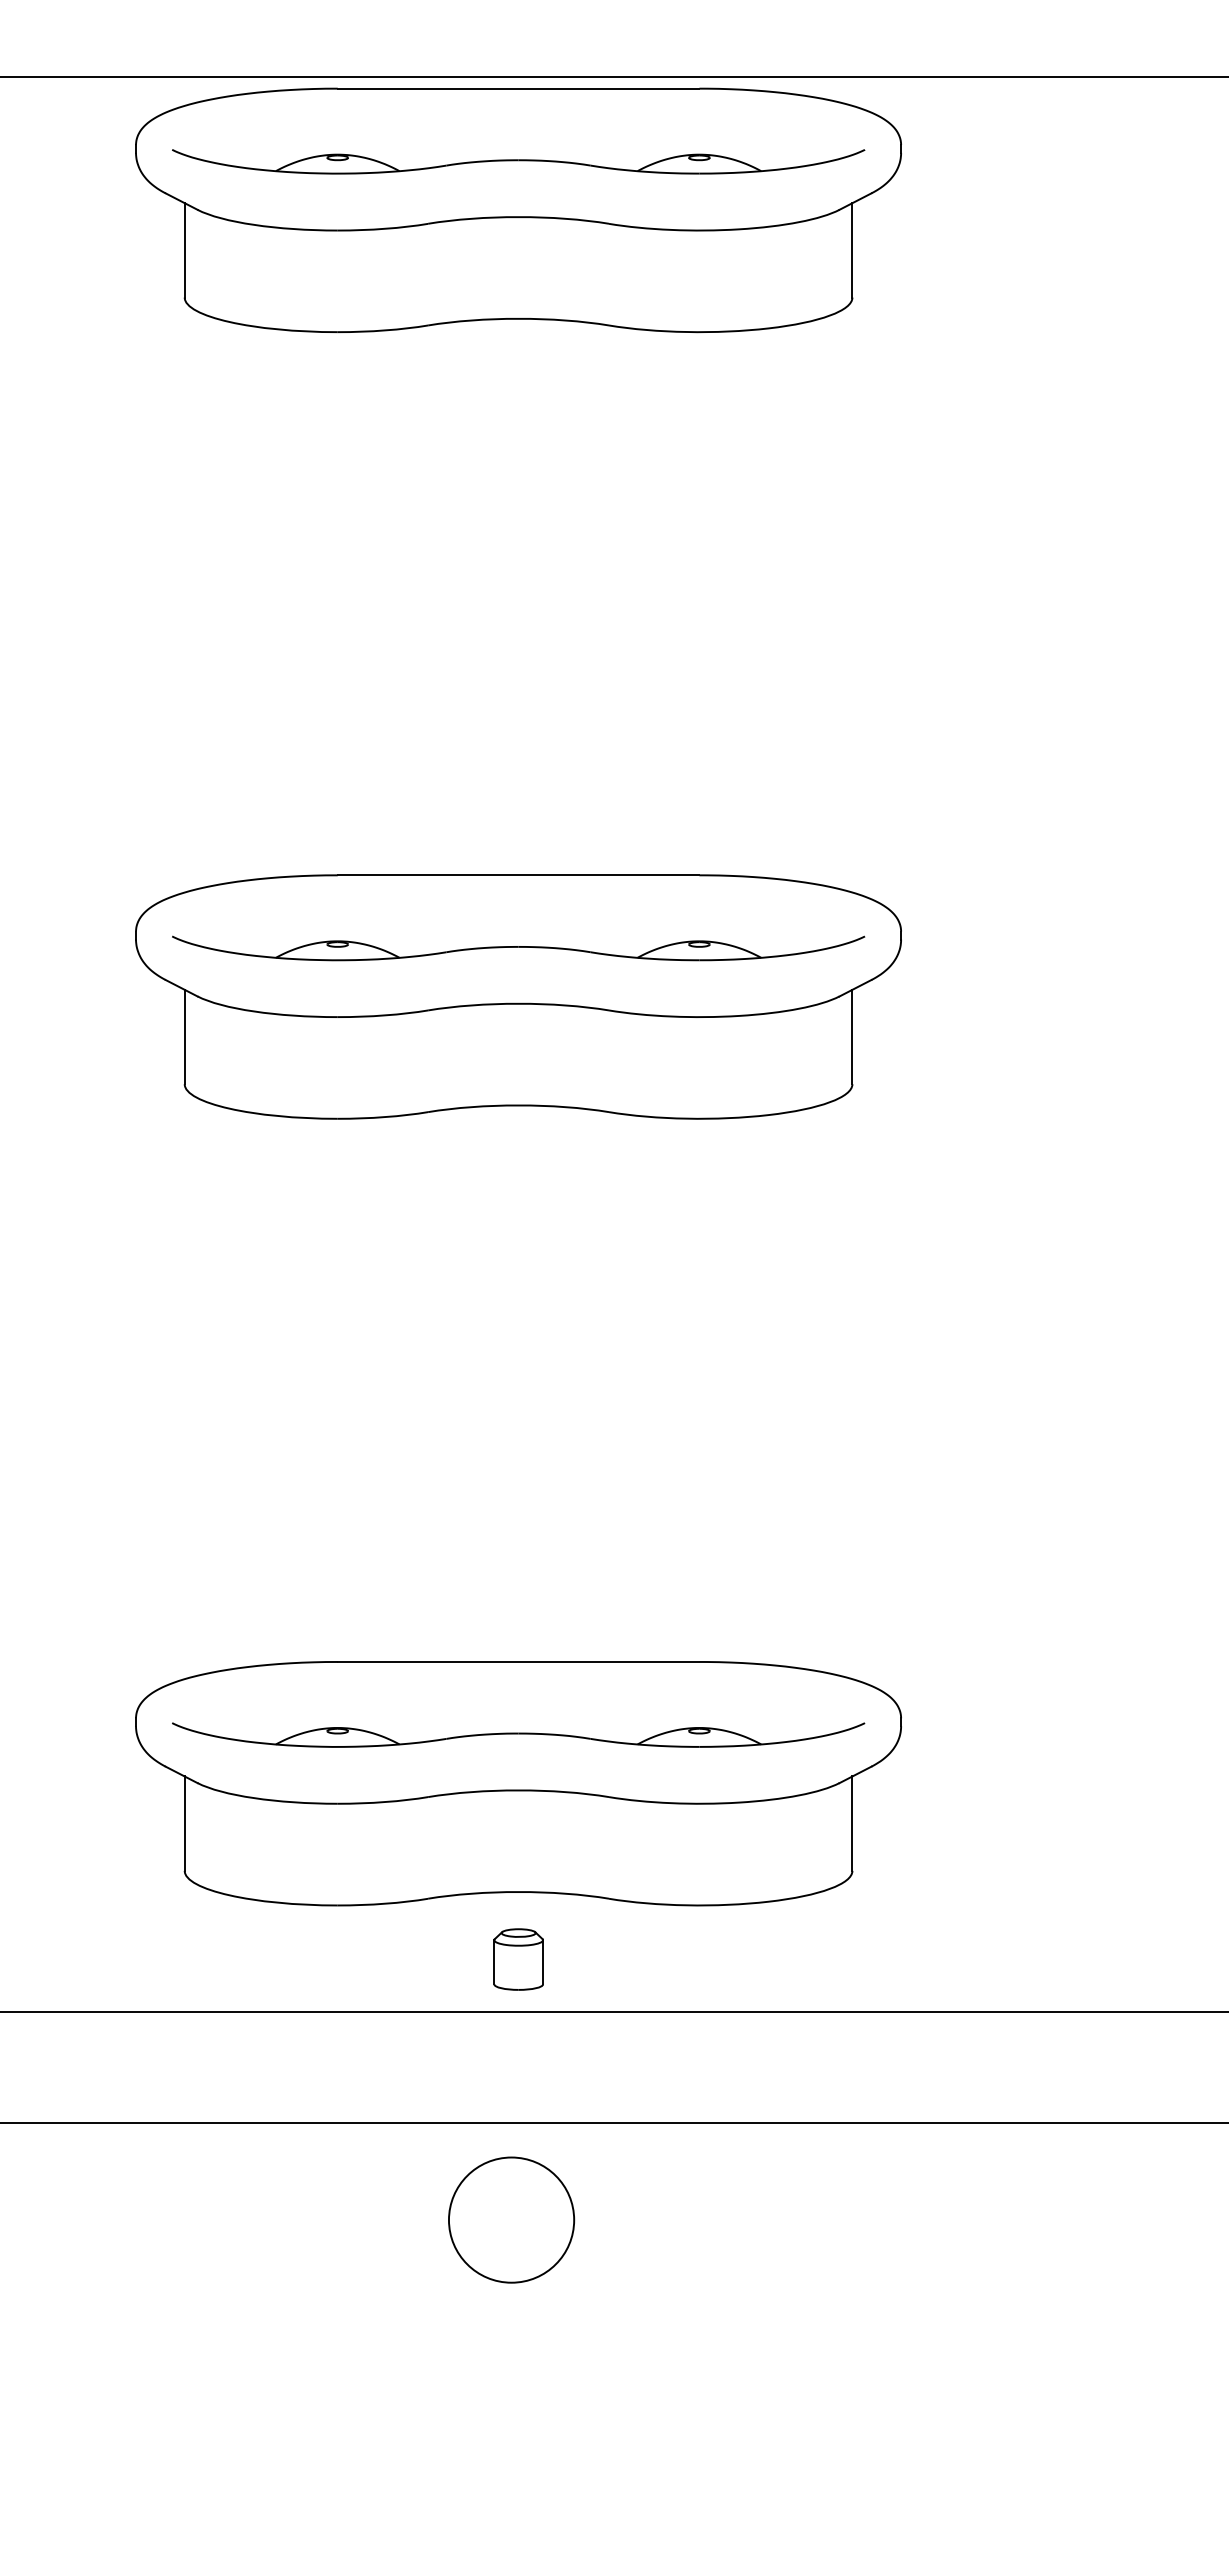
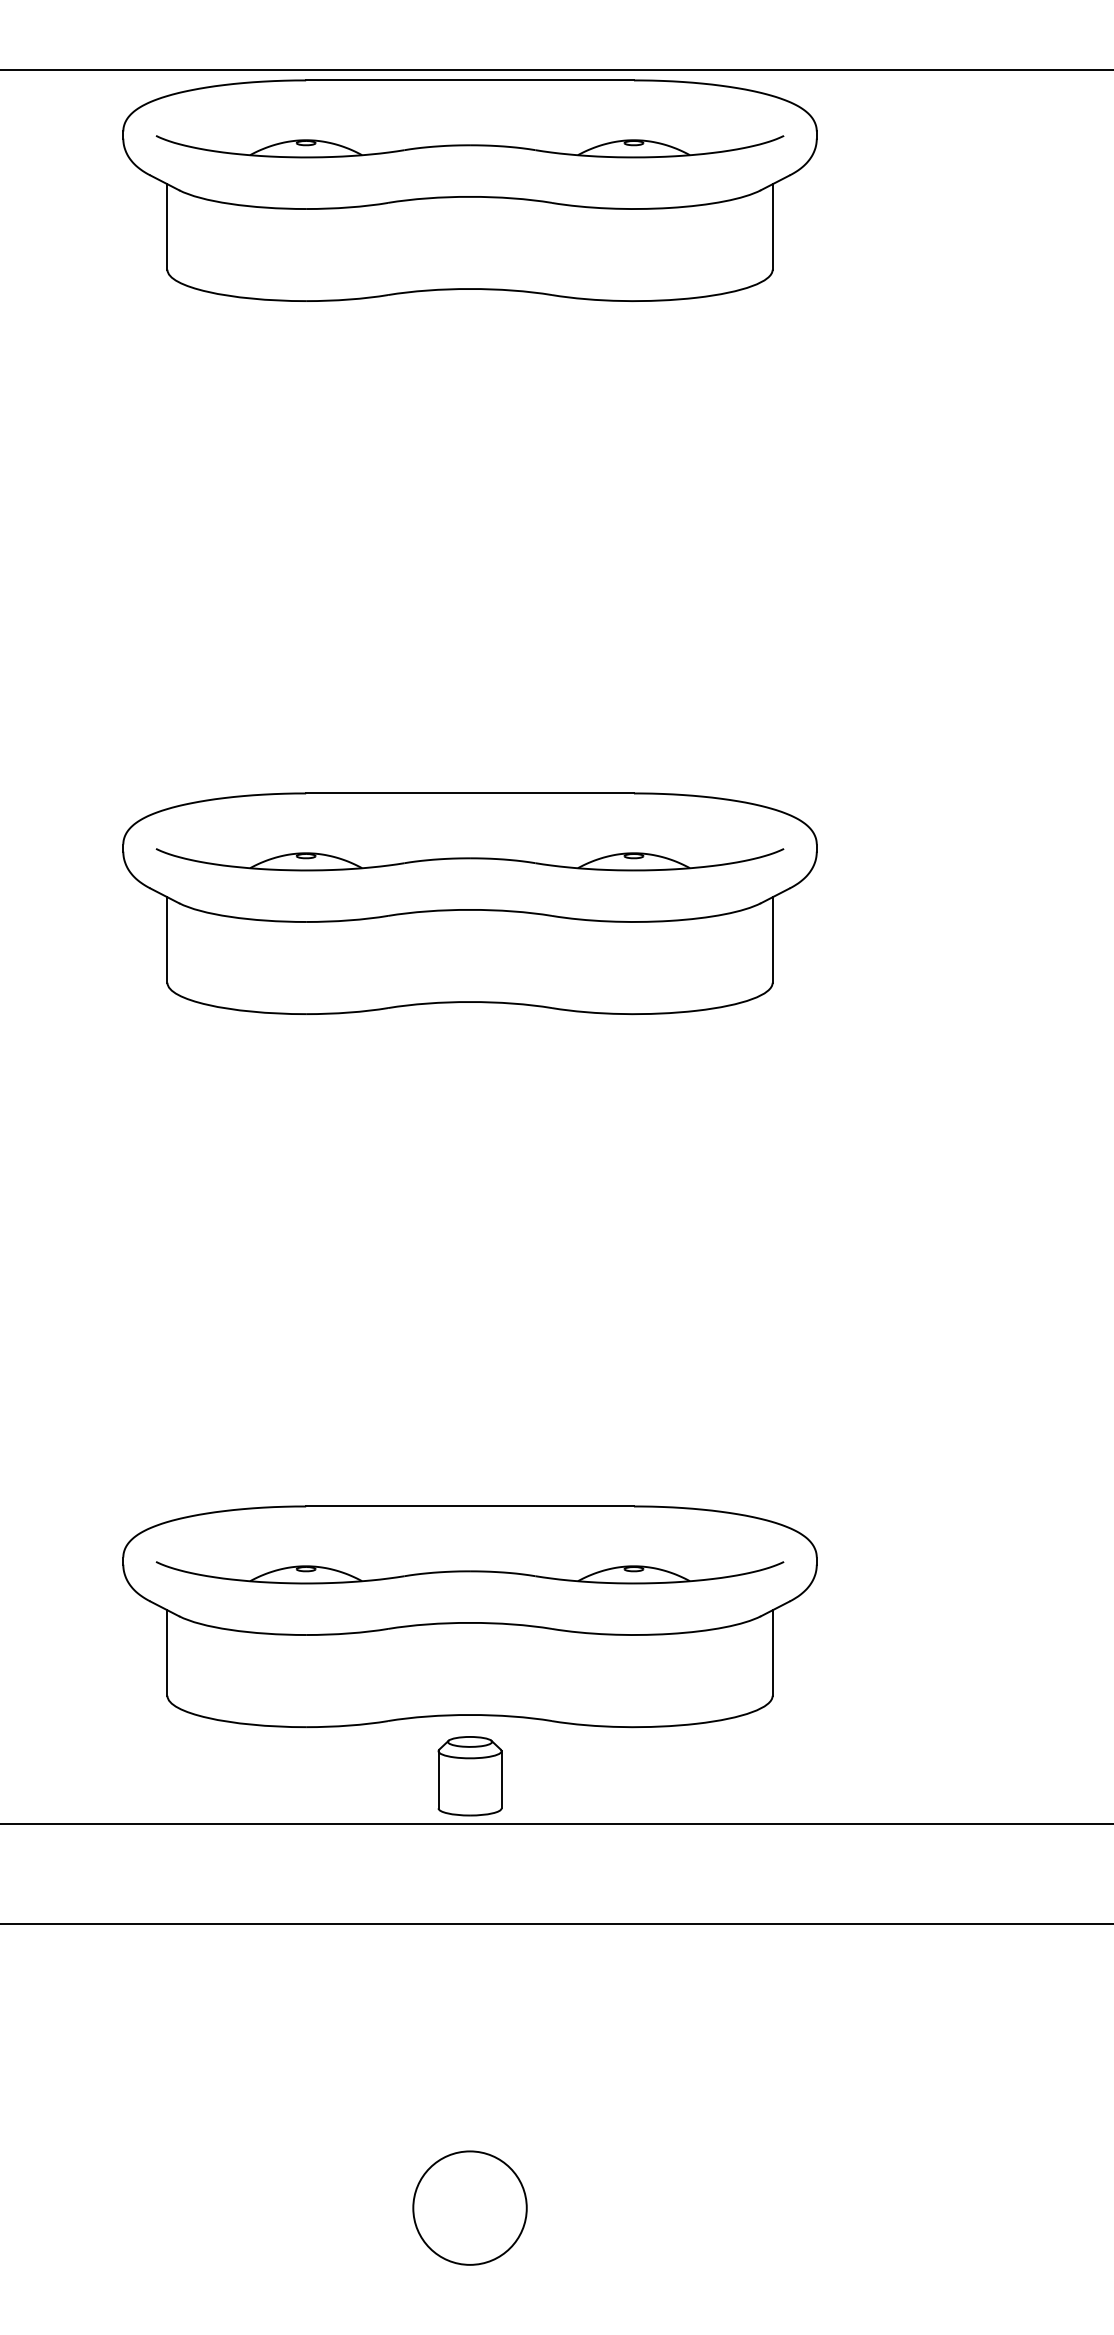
part: (518, 1959) -> (469, 1776), size x1.43
circle: (511, 2219) -> (469, 2207), moved

